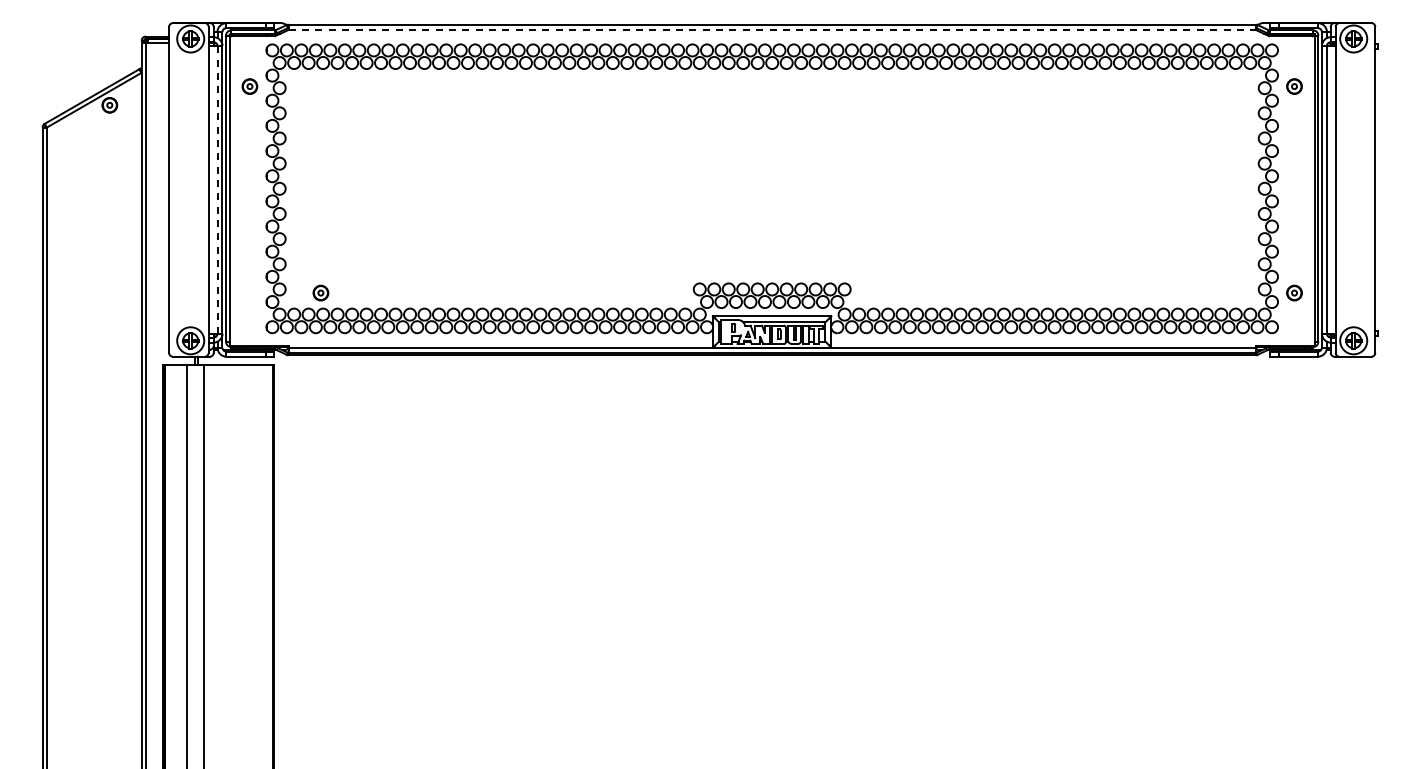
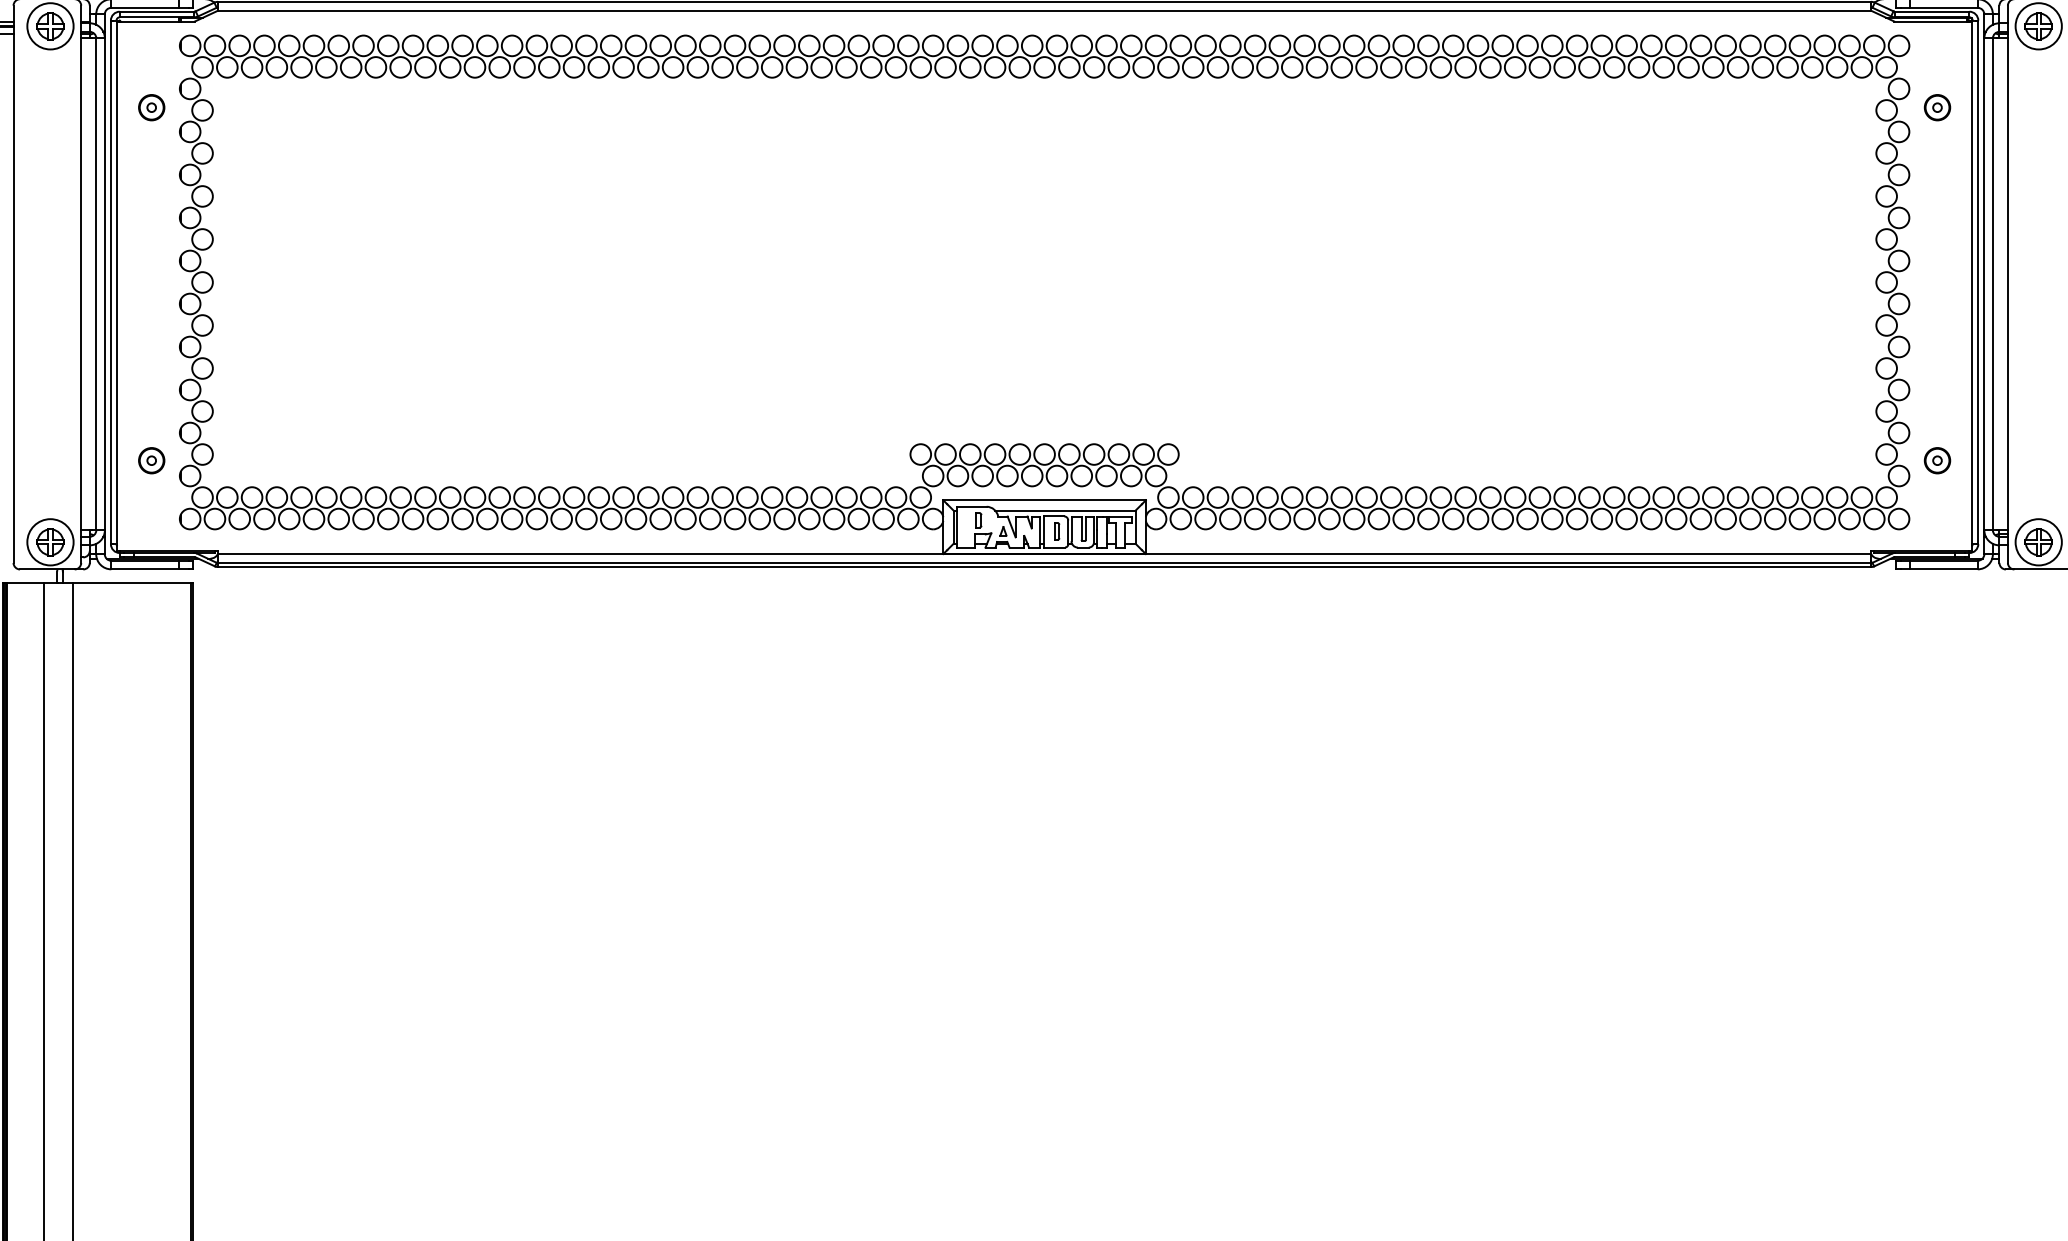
line: (772, 29) -> (1045, 10), dashed -> solid
line: (217, 189) -> (96, 283), dashed -> solid
part: (320, 292) -> (150, 459), moved

